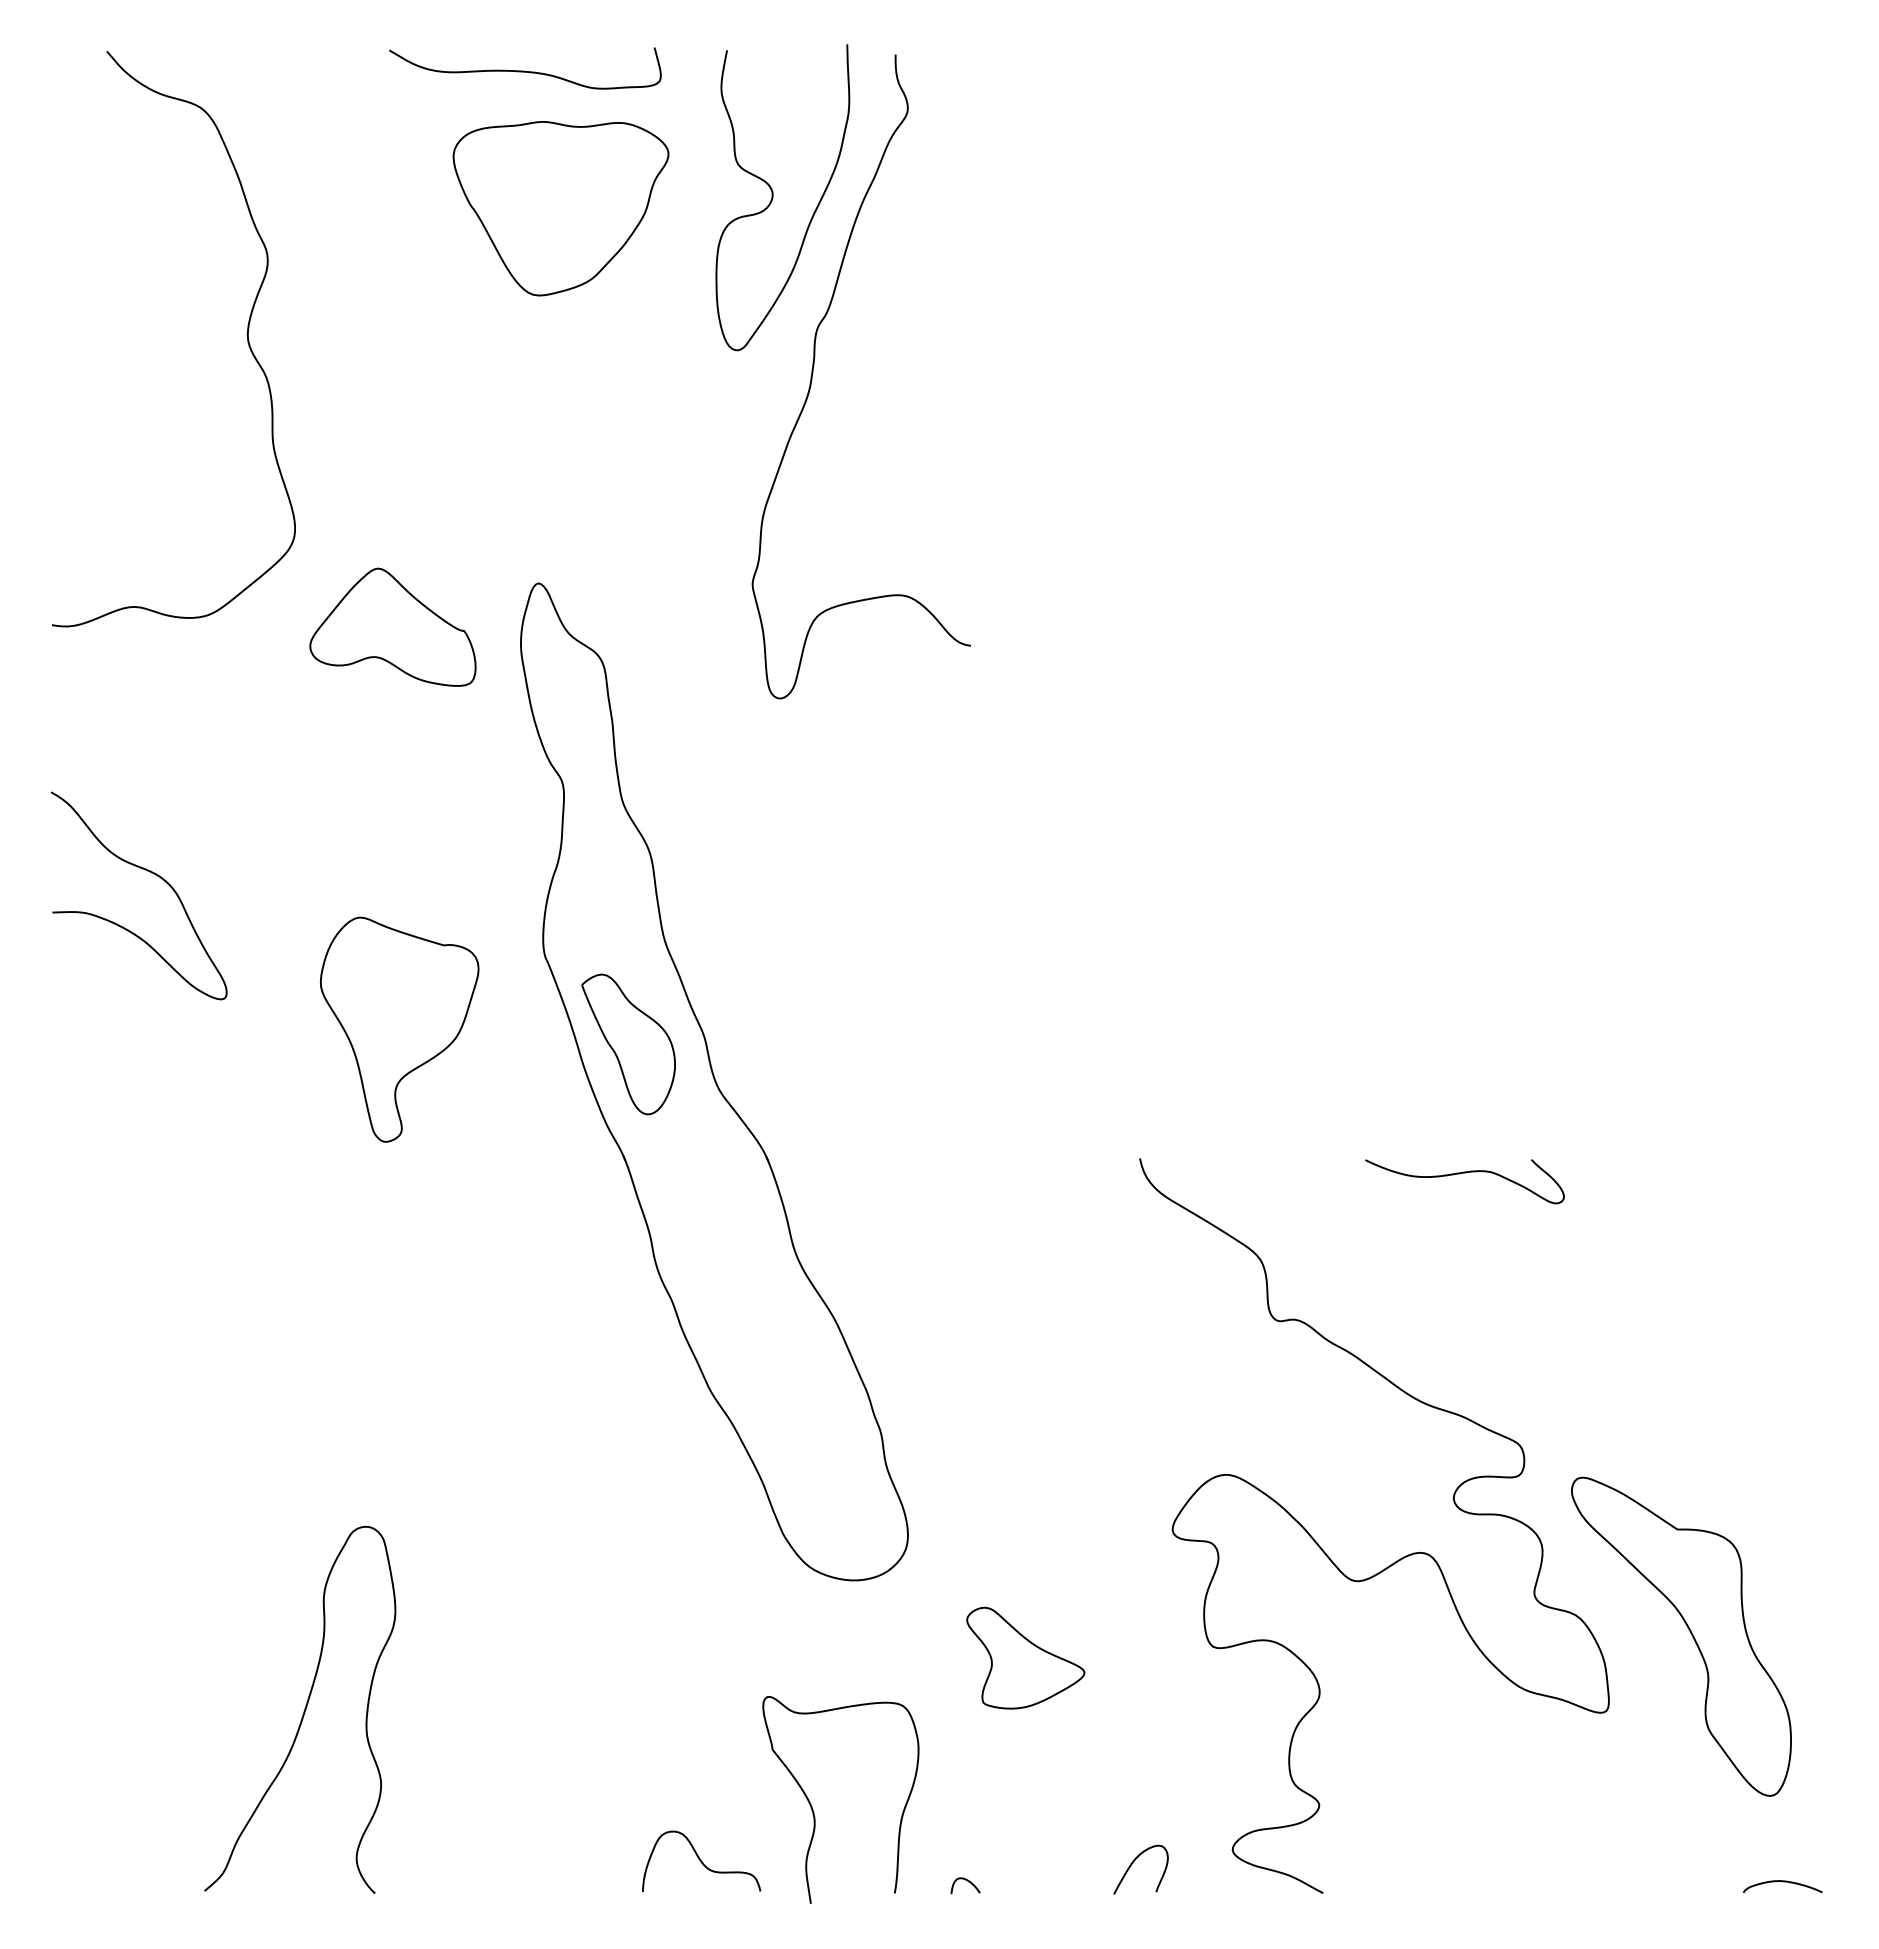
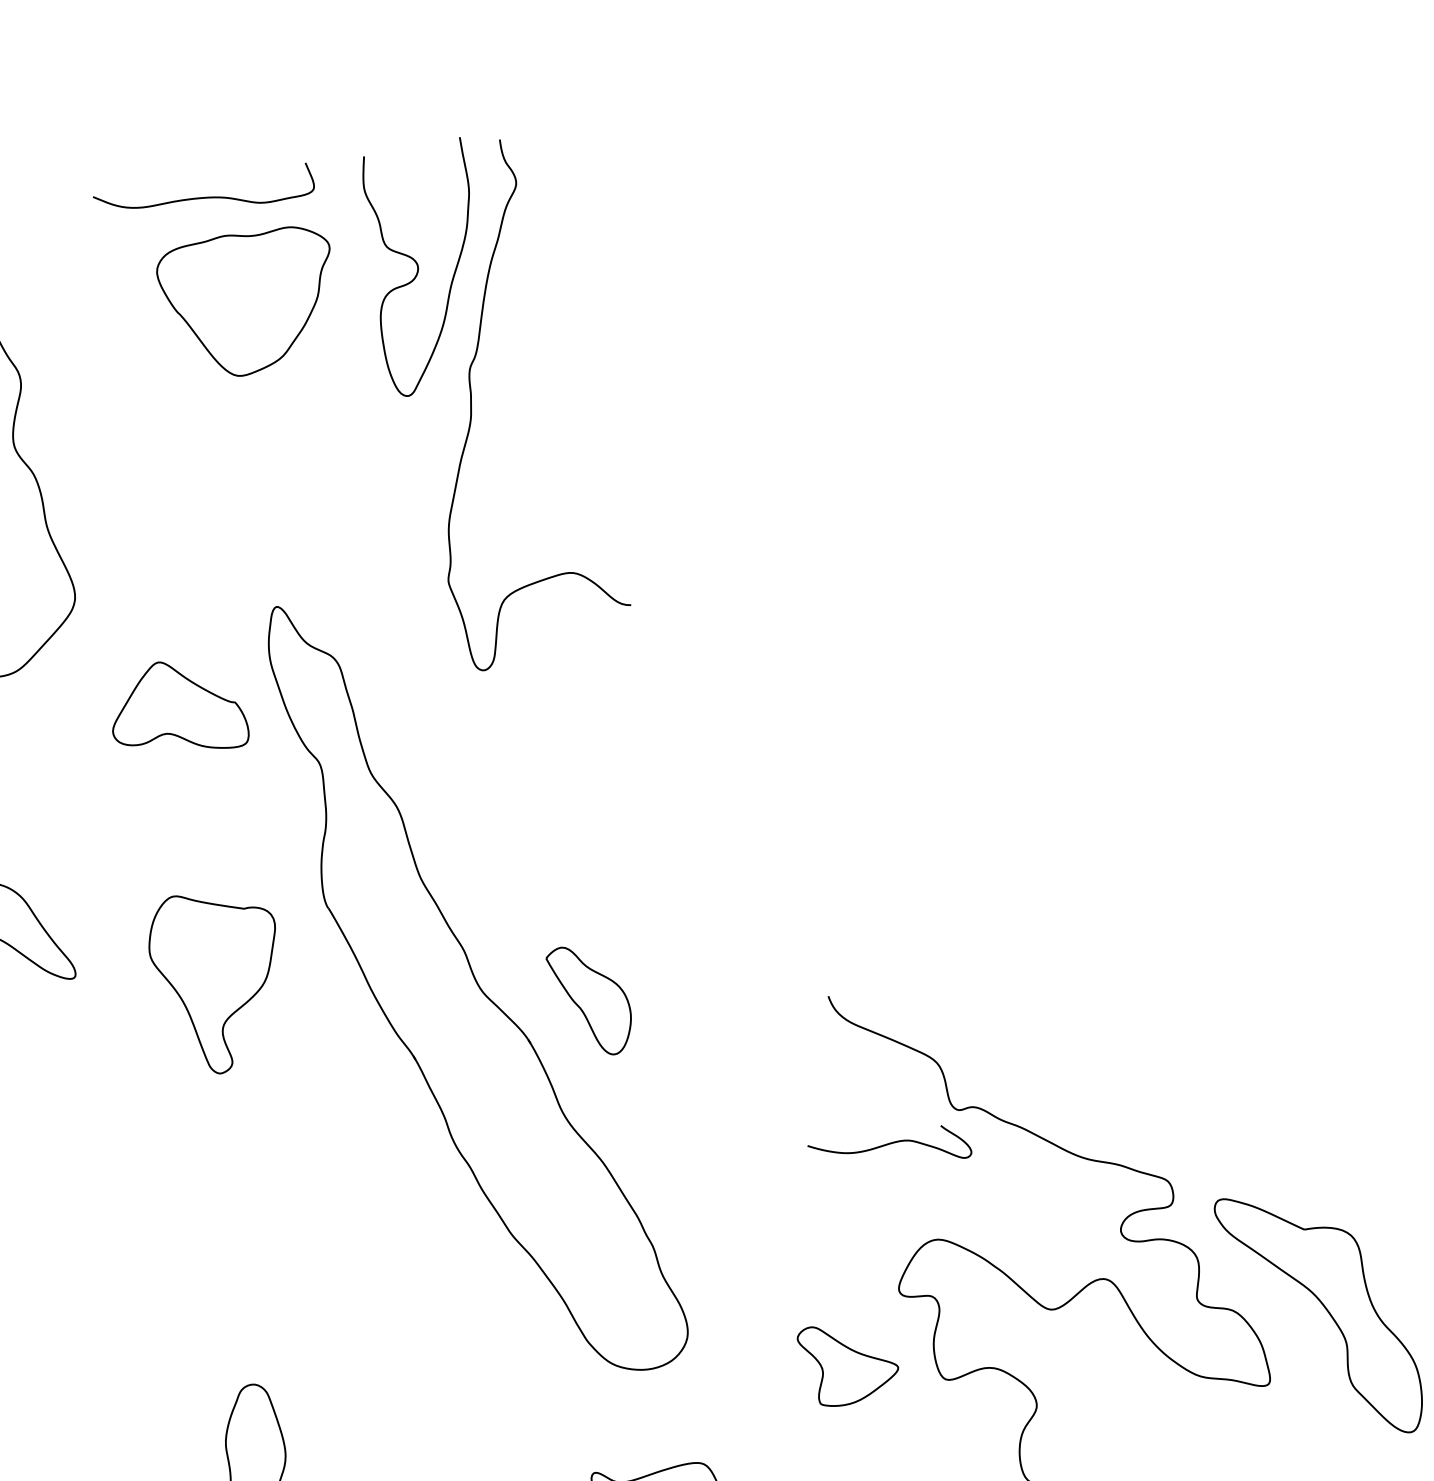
part: (392, 626) -> (176, 707), moved
part: (628, 1044) -> (590, 1000), moved
curve: (1464, 1173) -> (888, 1144), moved
part: (1025, 1657) -> (849, 1362), moved

